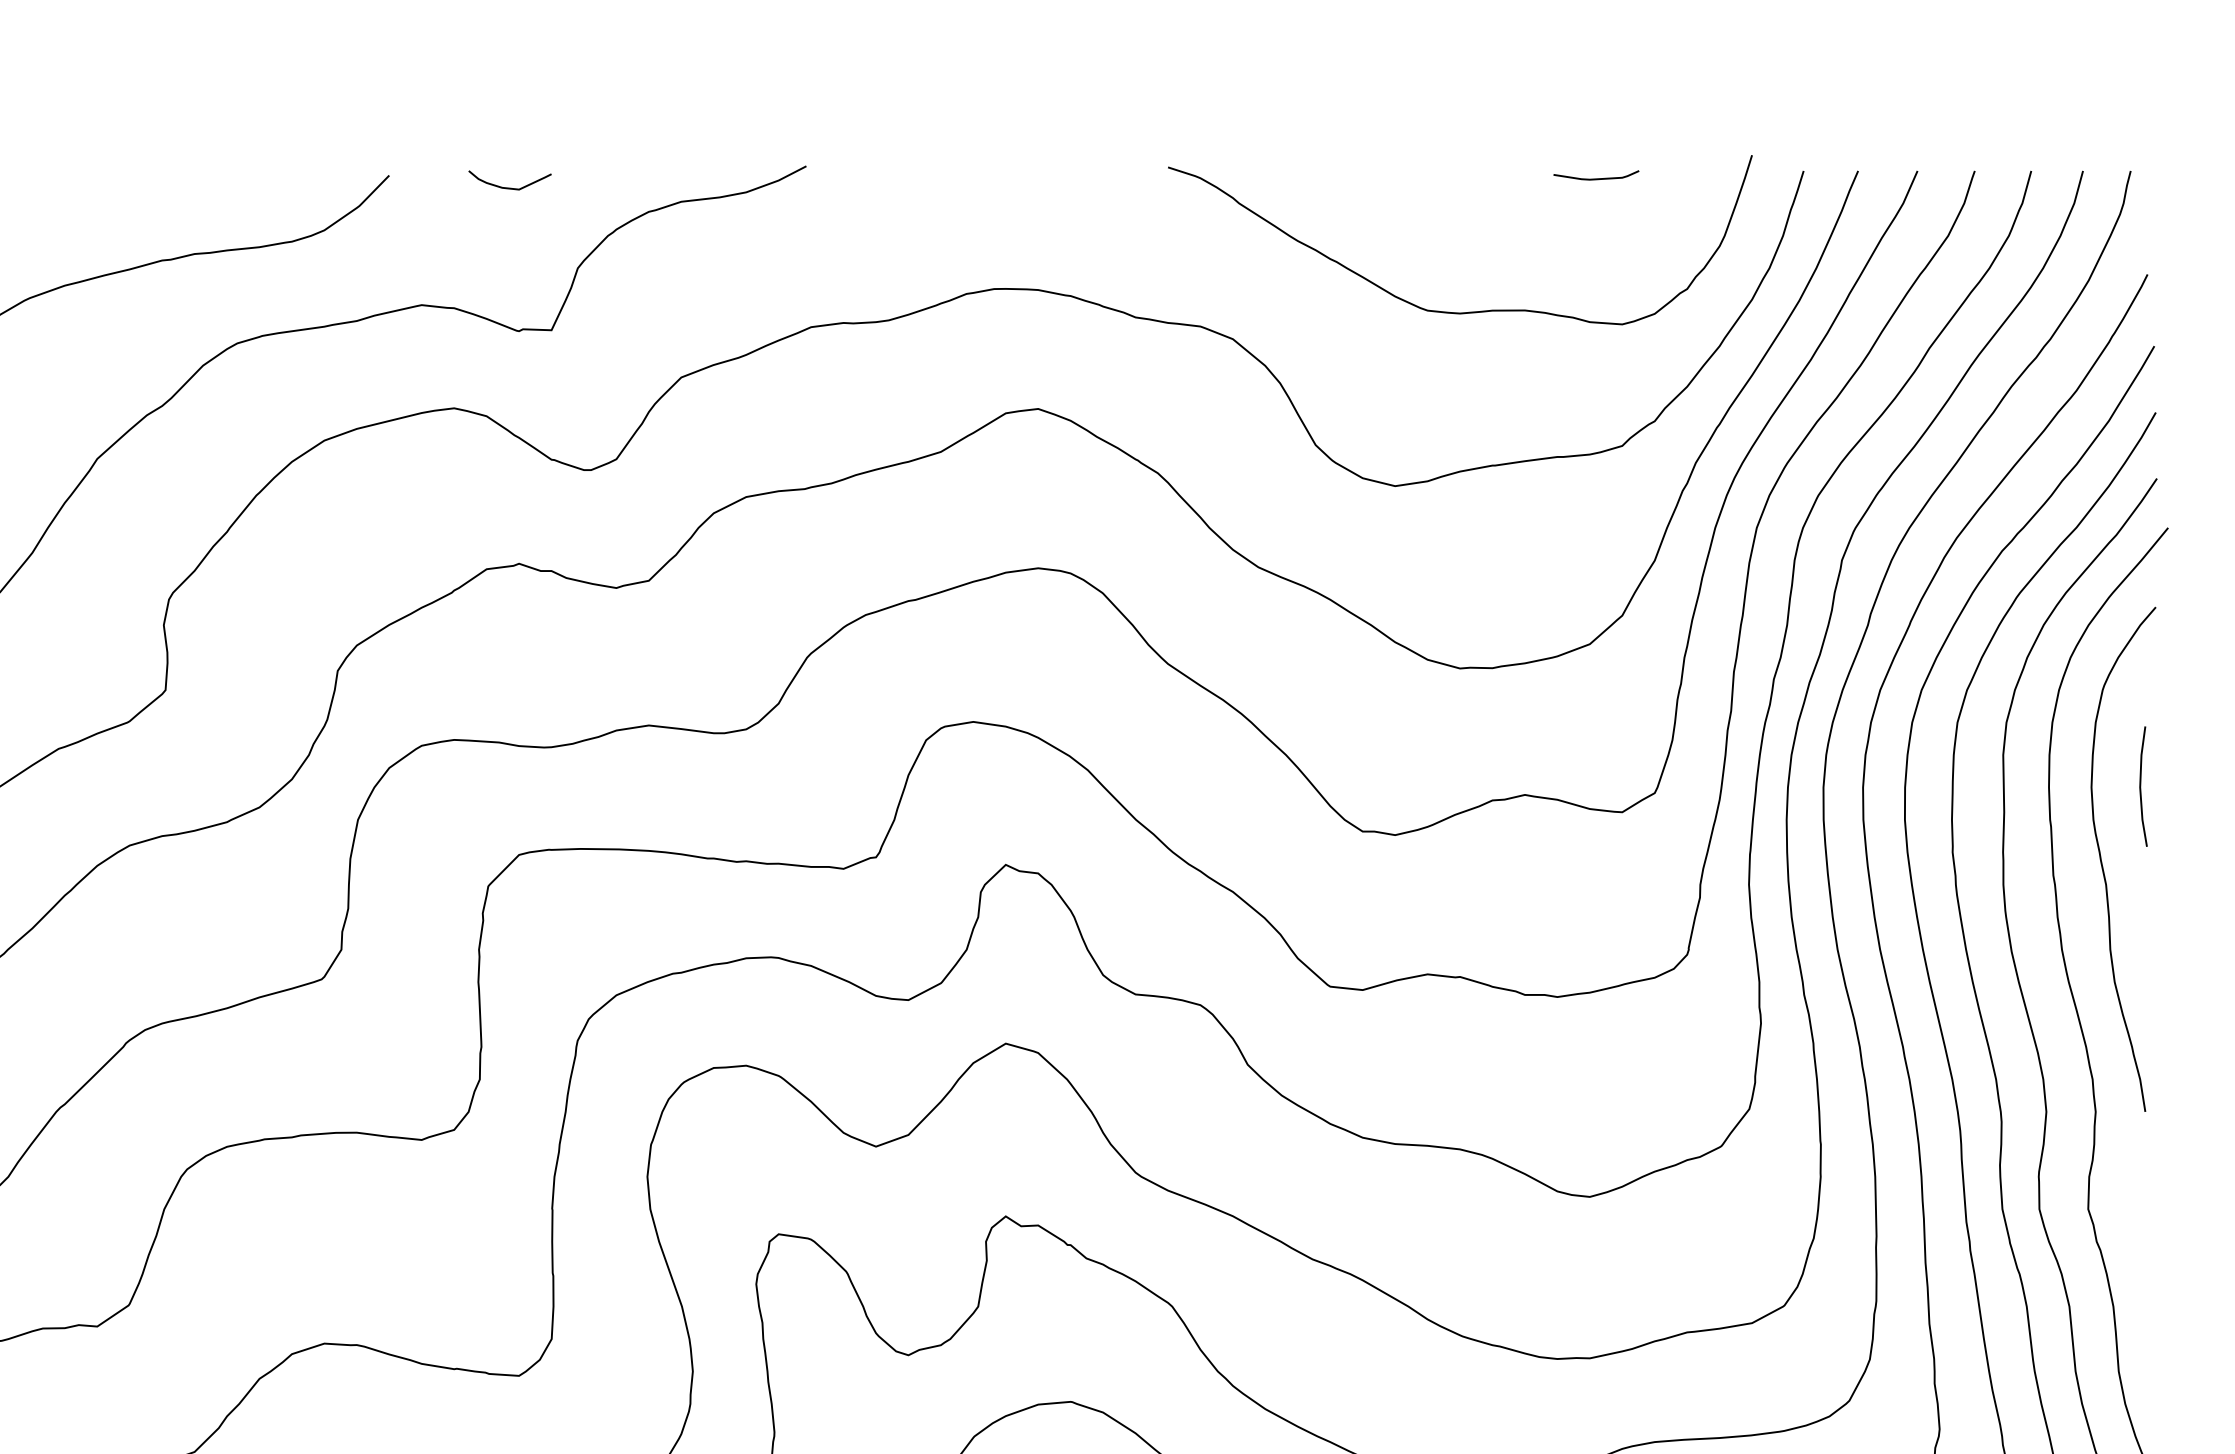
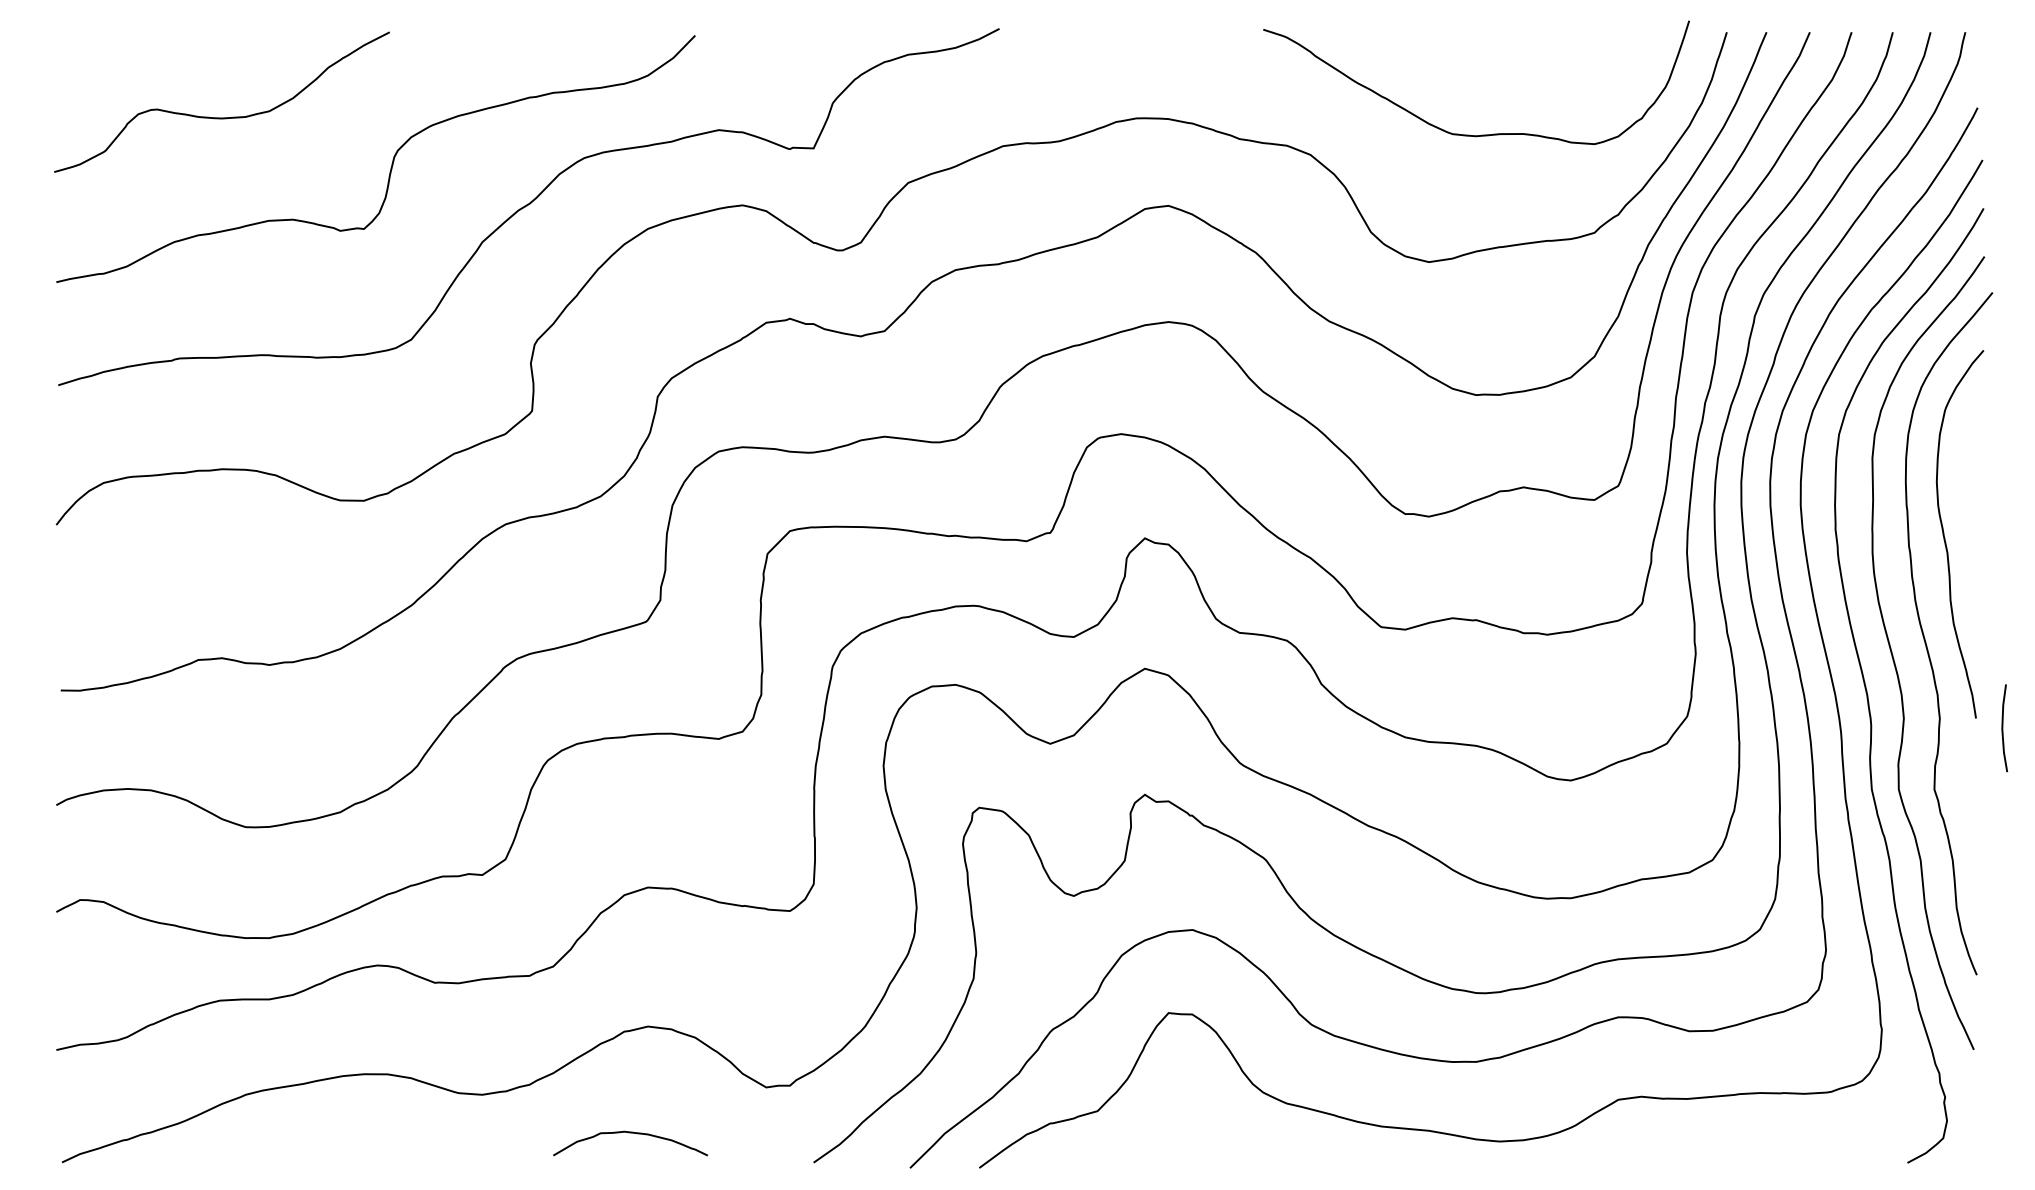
curve: (1596, 178) -> (1575, 37), removed
curve: (510, 187) -> (783, 44), removed
line: (2141, 786) -> (2003, 728), moved

